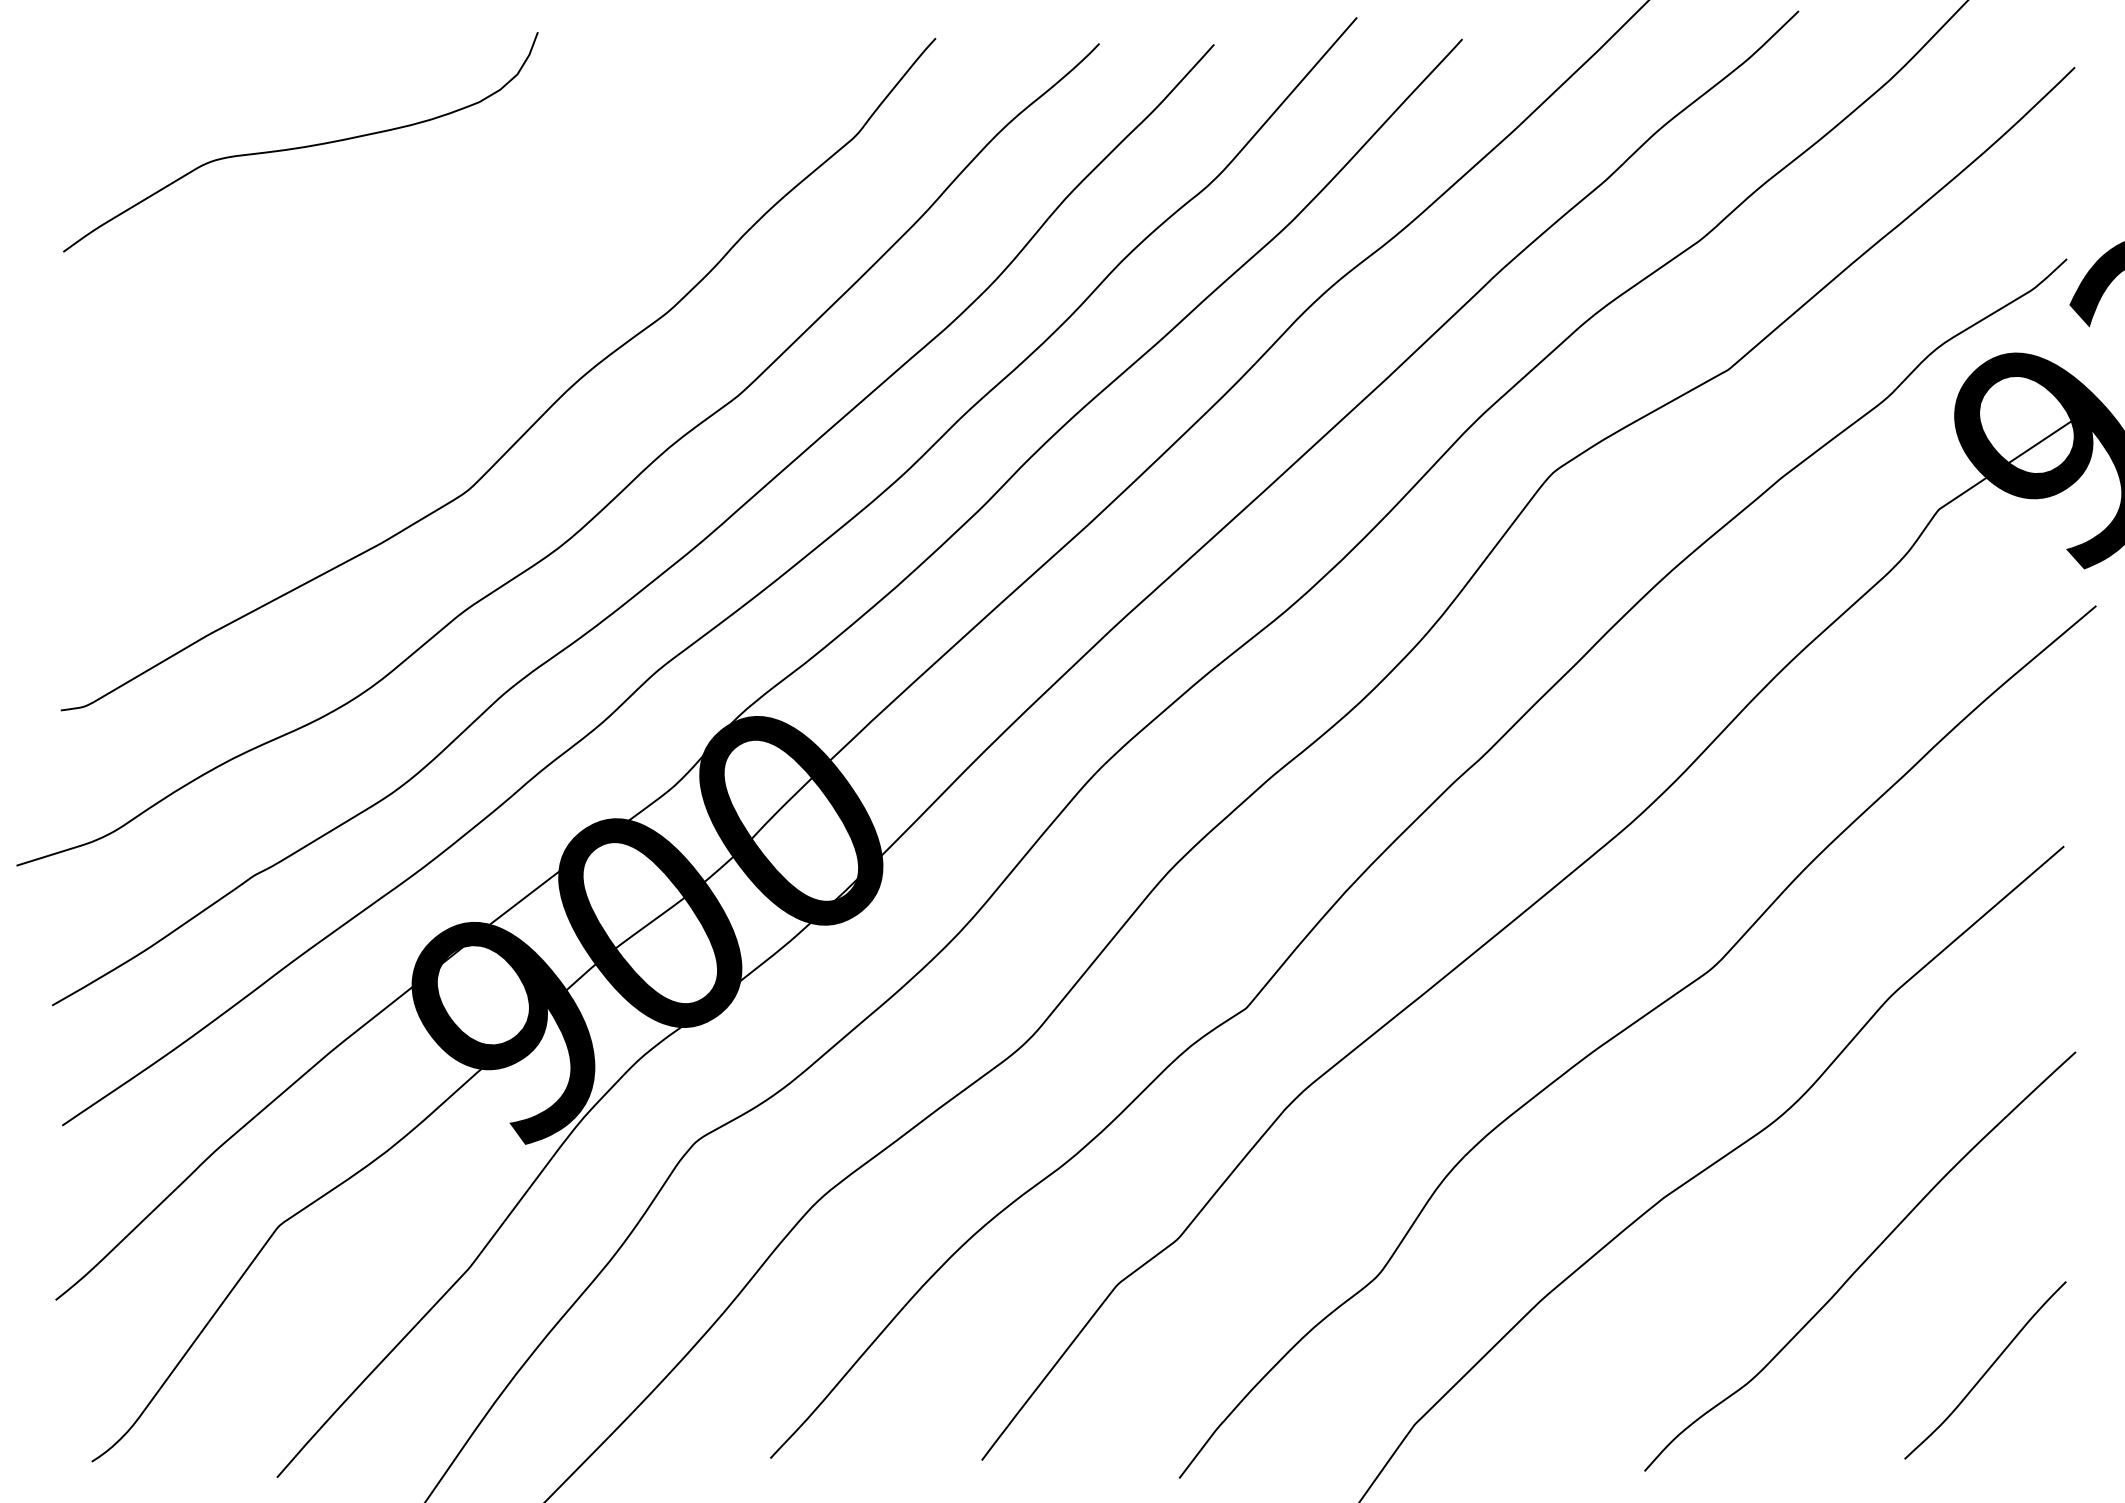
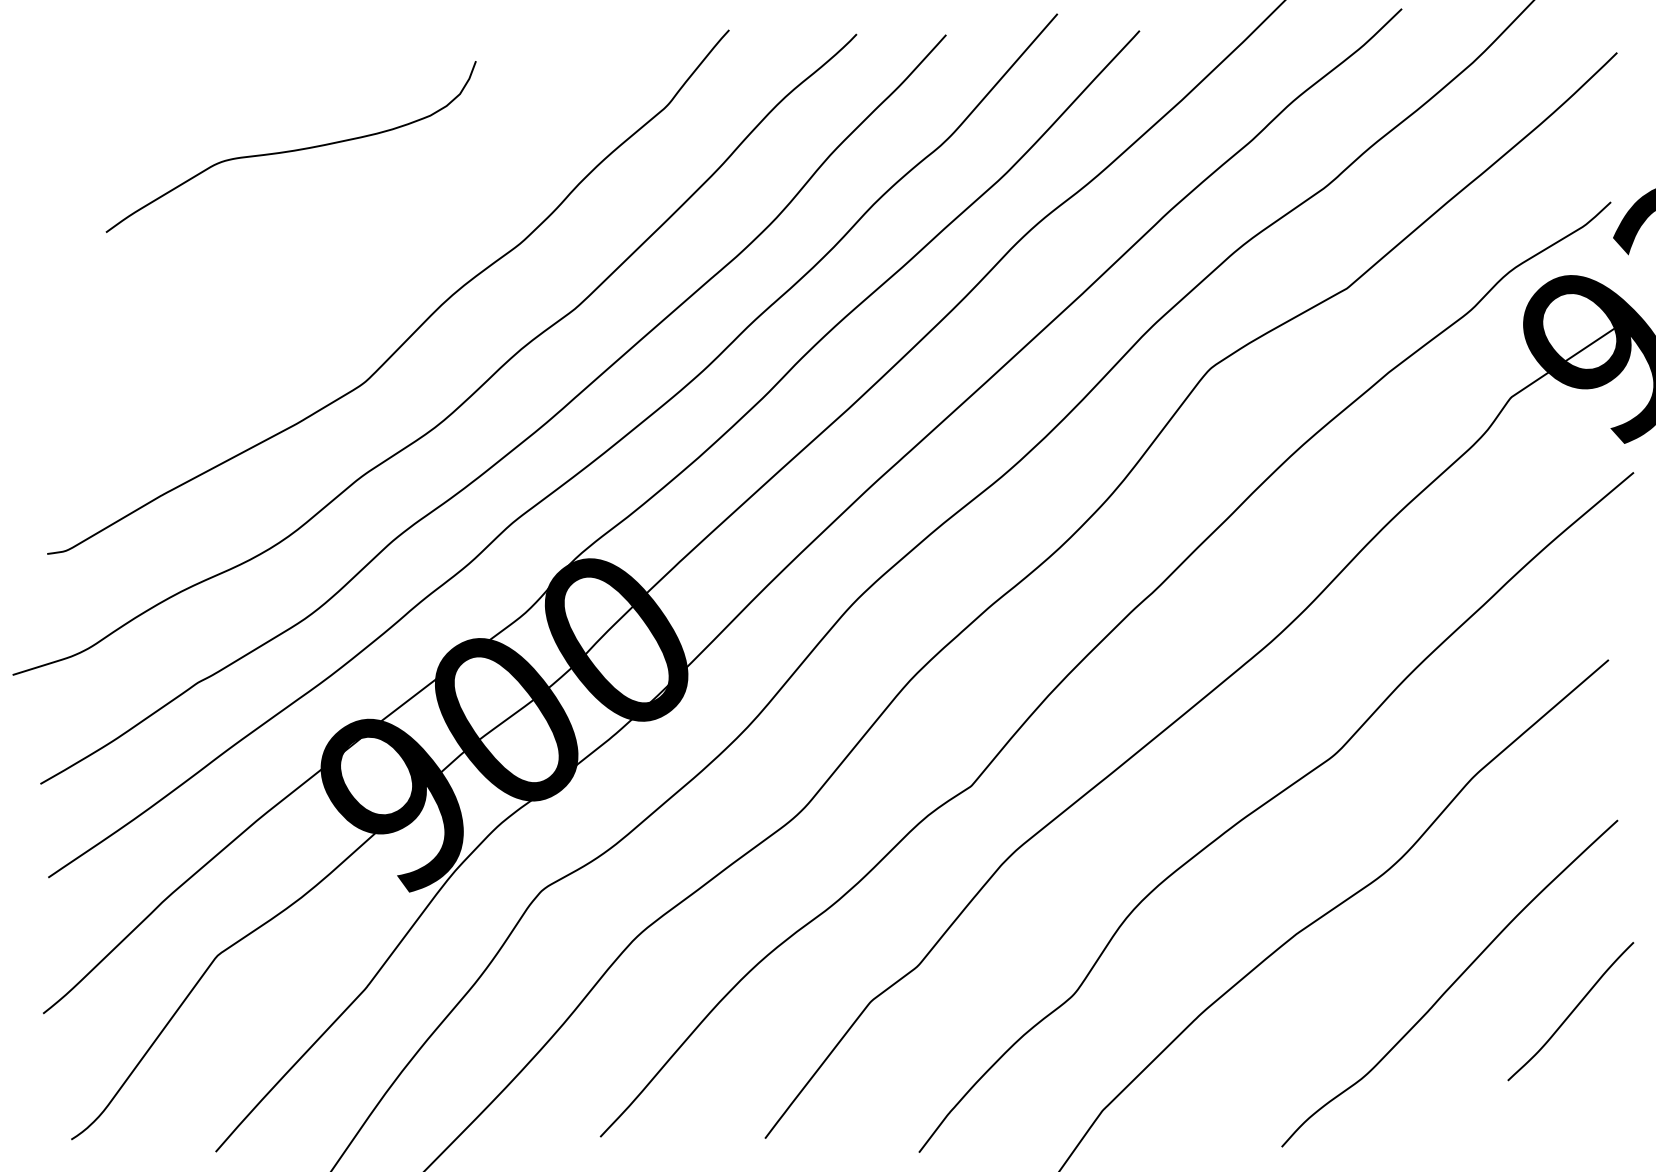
curve: (300, 146) -> (290, 150), moved
curve: (1986, 1370) -> (1571, 1011), moved

